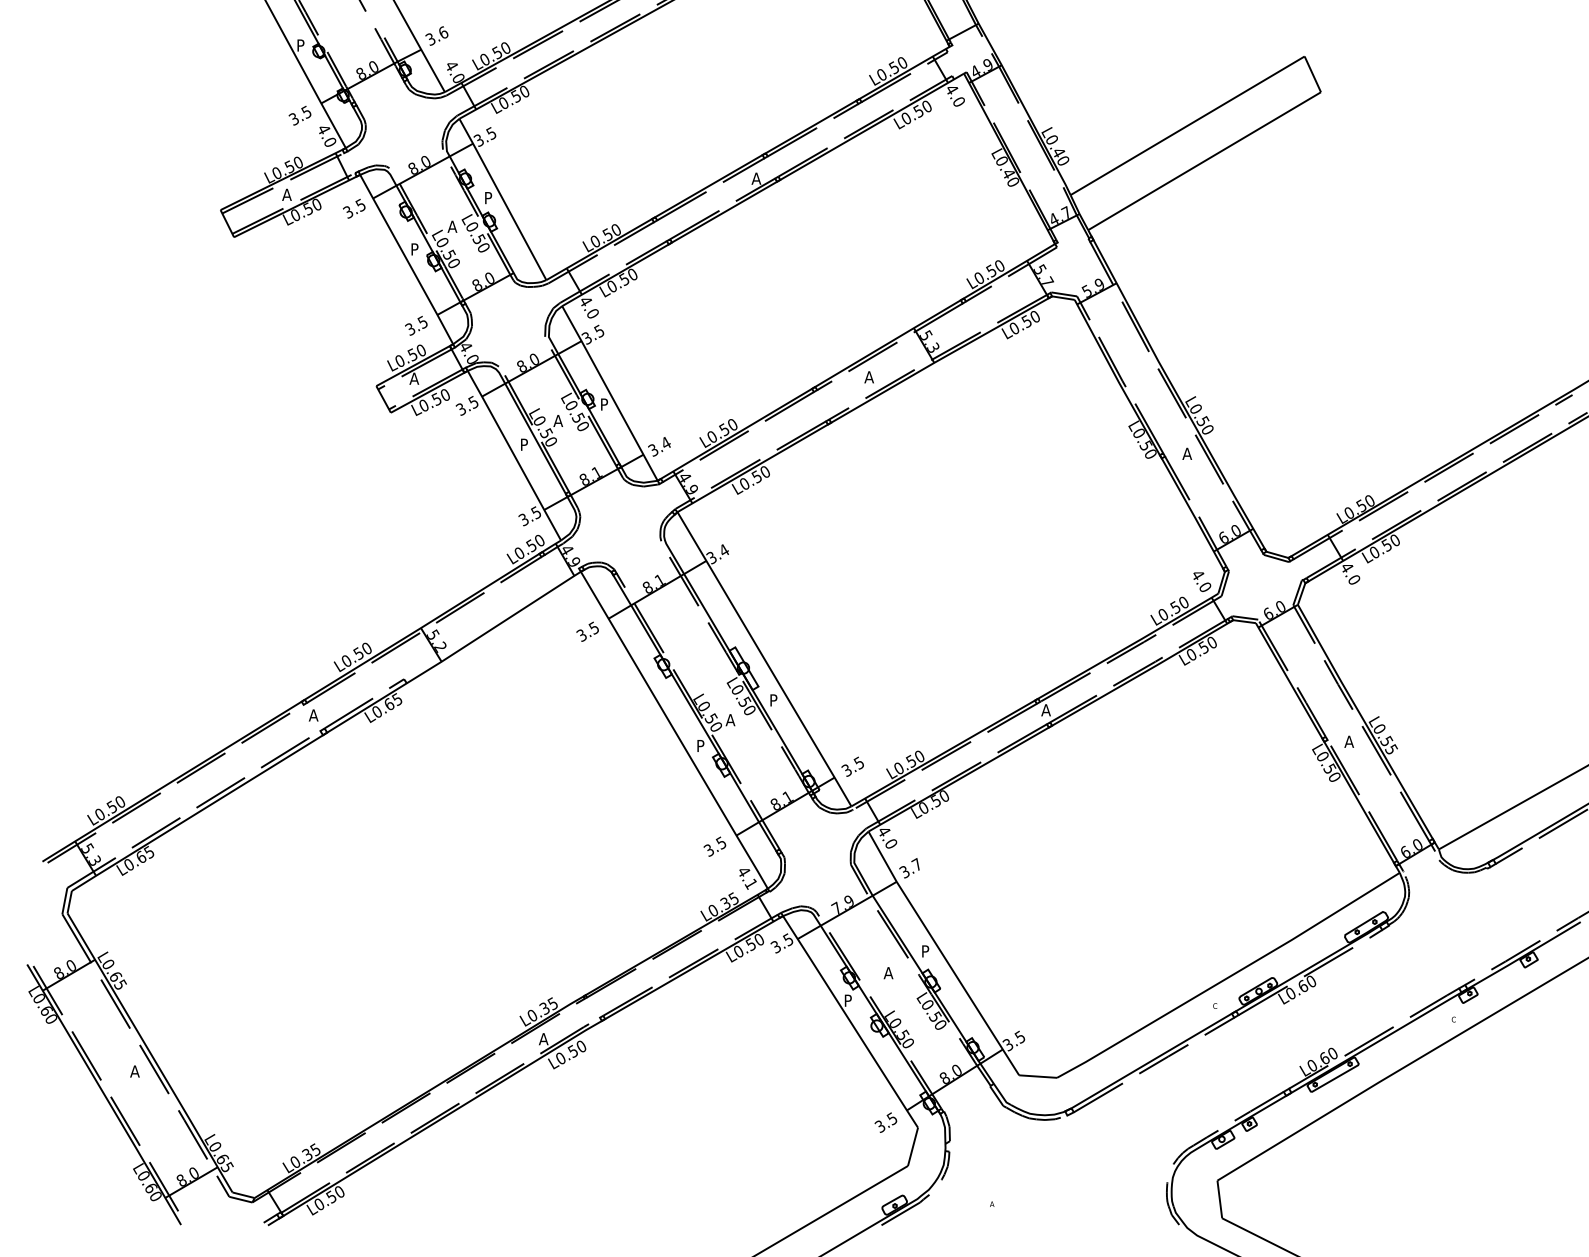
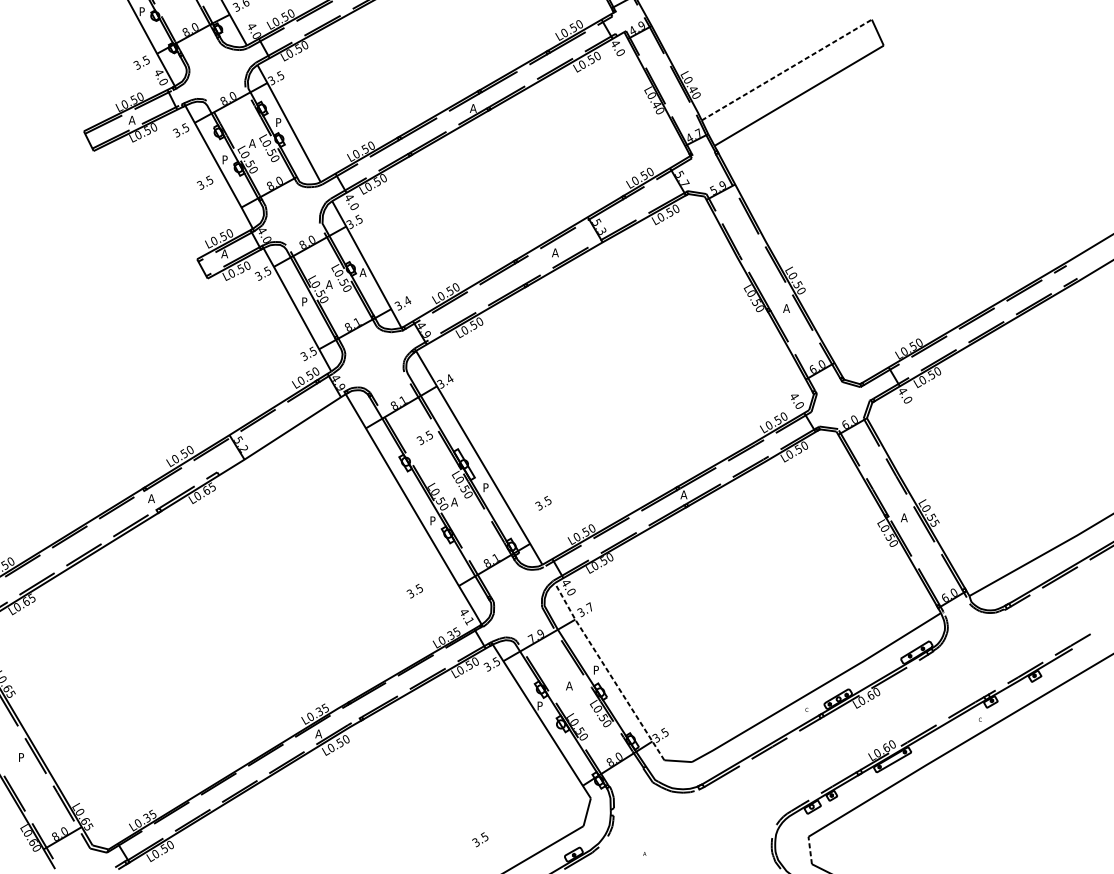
line: (1188, 125) -> (787, 69), solid -> dashed
text: (416, 325) -> (205, 182), moved
text: (604, 404) -> (362, 272), P -> A
text: (587, 631) -> (424, 437), moved
text: (852, 766) -> (543, 503), moved
text: (714, 846) -> (414, 591), moved
line: (942, 954) -> (608, 672), solid -> dashed
text: (134, 1071) -> (21, 757), A -> P
text: (885, 1122) -> (479, 839), moved
line: (1219, 1199) -> (809, 850), solid -> dashed

